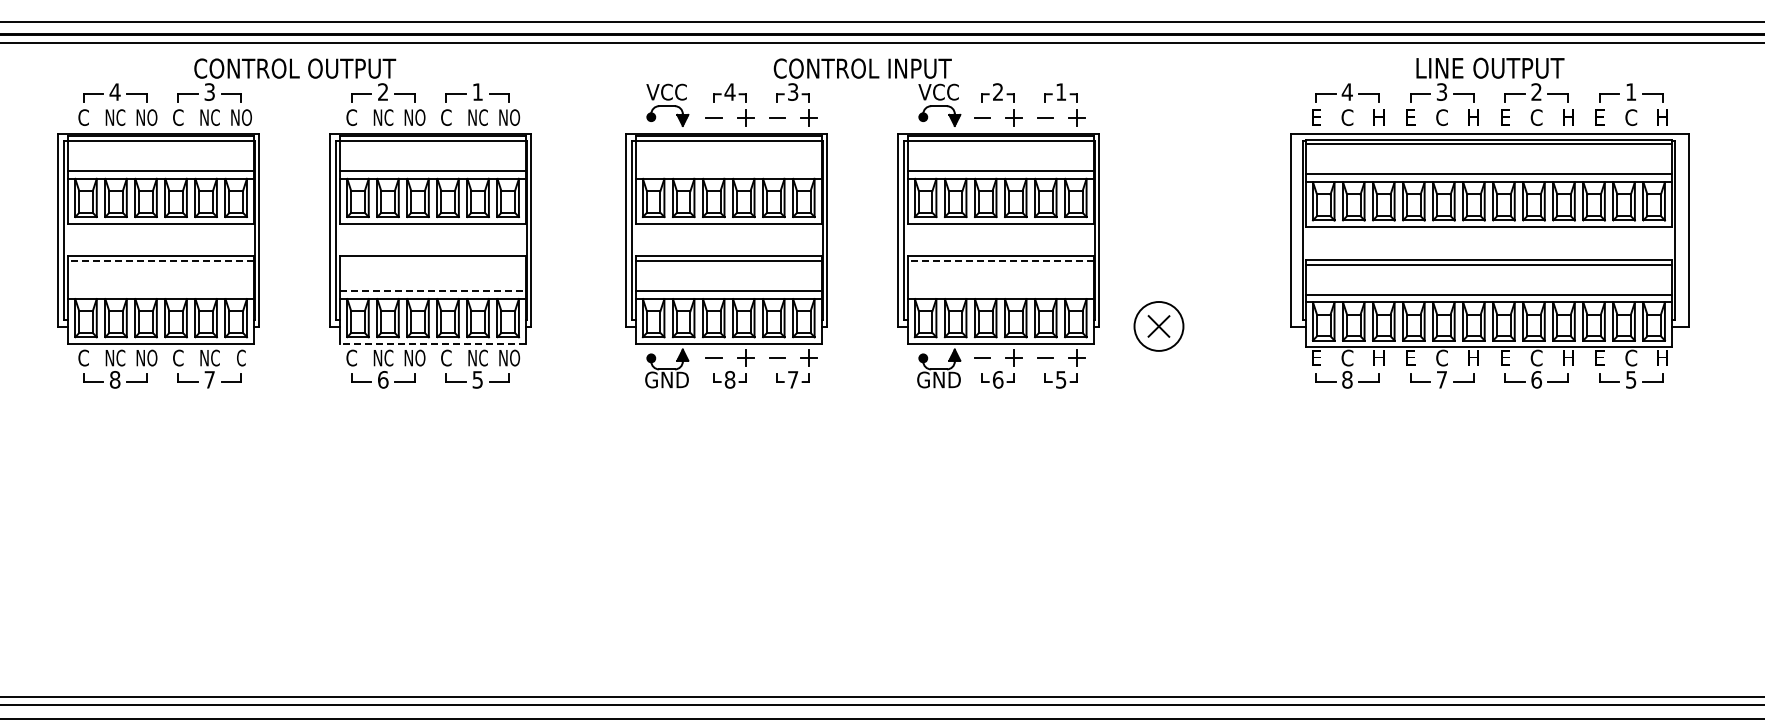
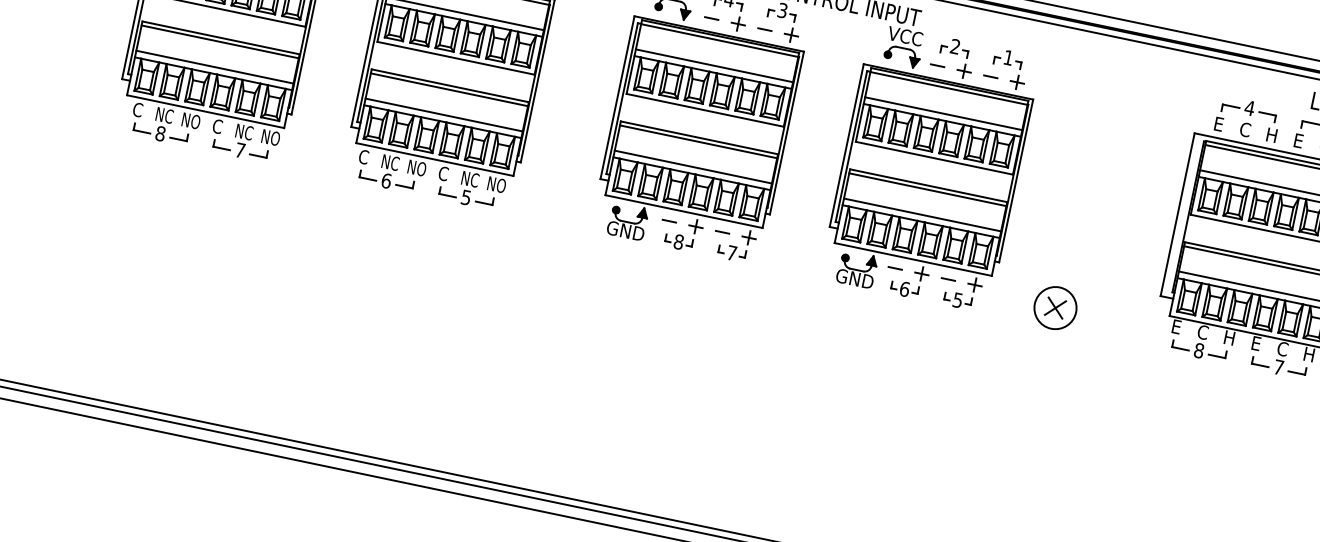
line: (728, 171) -> (714, 66), added
line: (160, 261) -> (219, 42), dashed -> solid
line: (432, 261) -> (448, 89), added
line: (1000, 261) -> (927, 189), dashed -> solid
line: (160, 291) -> (214, 67), added
line: (433, 291) -> (444, 115), dashed -> solid
line: (1000, 291) -> (922, 215), added
part: (1158, 326) -> (1055, 308), moved
line: (432, 343) -> (434, 159), dashed -> solid
text: (241, 357) -> (270, 137), C -> NO

